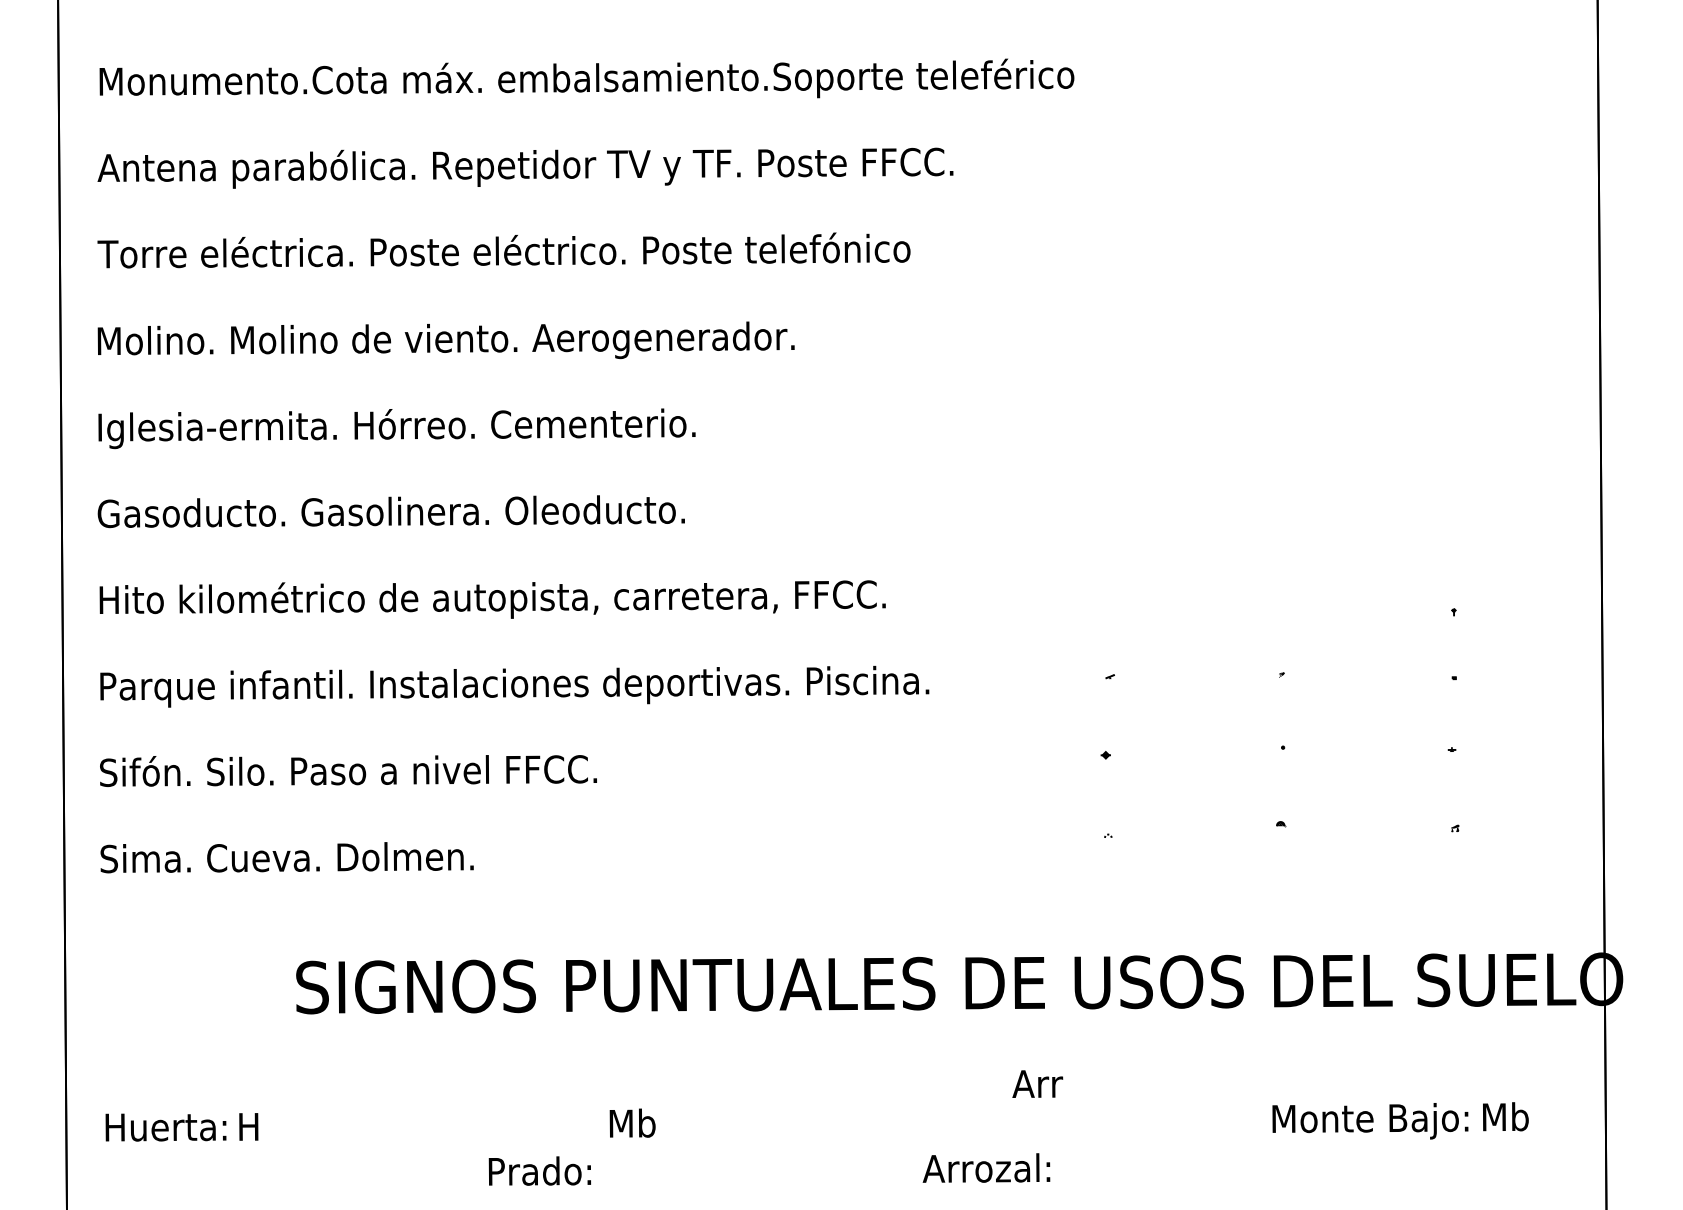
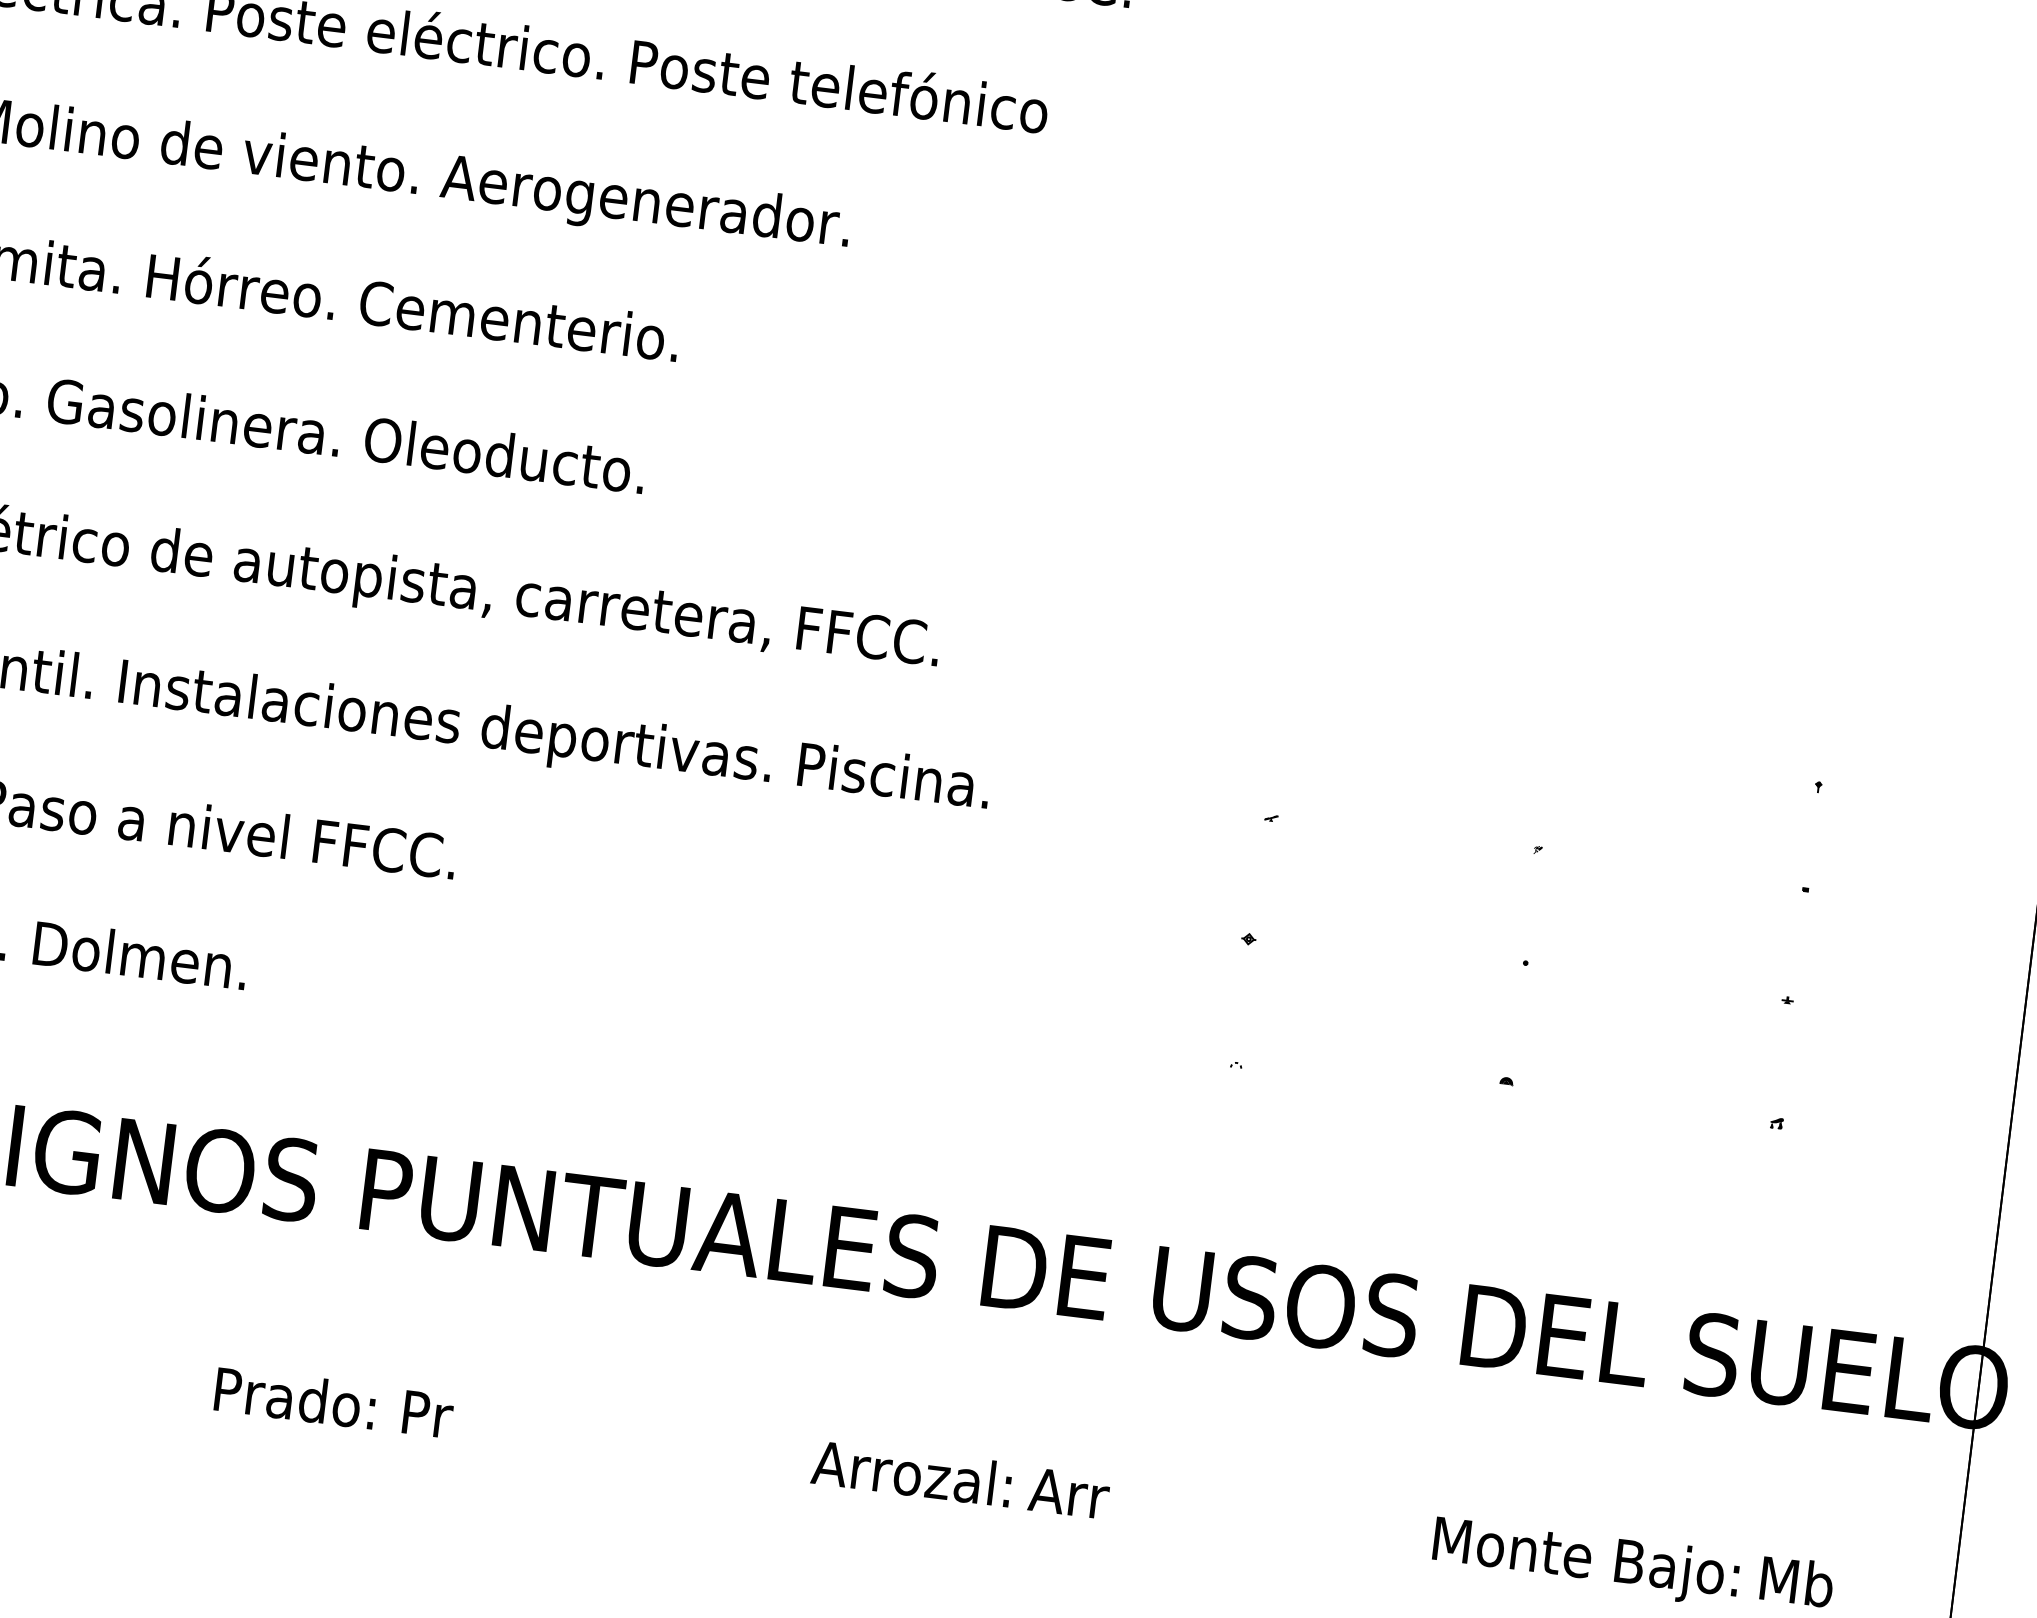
text: (1037, 1083) -> (1068, 1492), moved
text: (634, 1122) -> (442, 1414), Mb -> Pr
text: (986, 1167) -> (912, 1472), moved
text: (539, 1170) -> (294, 1396), moved

